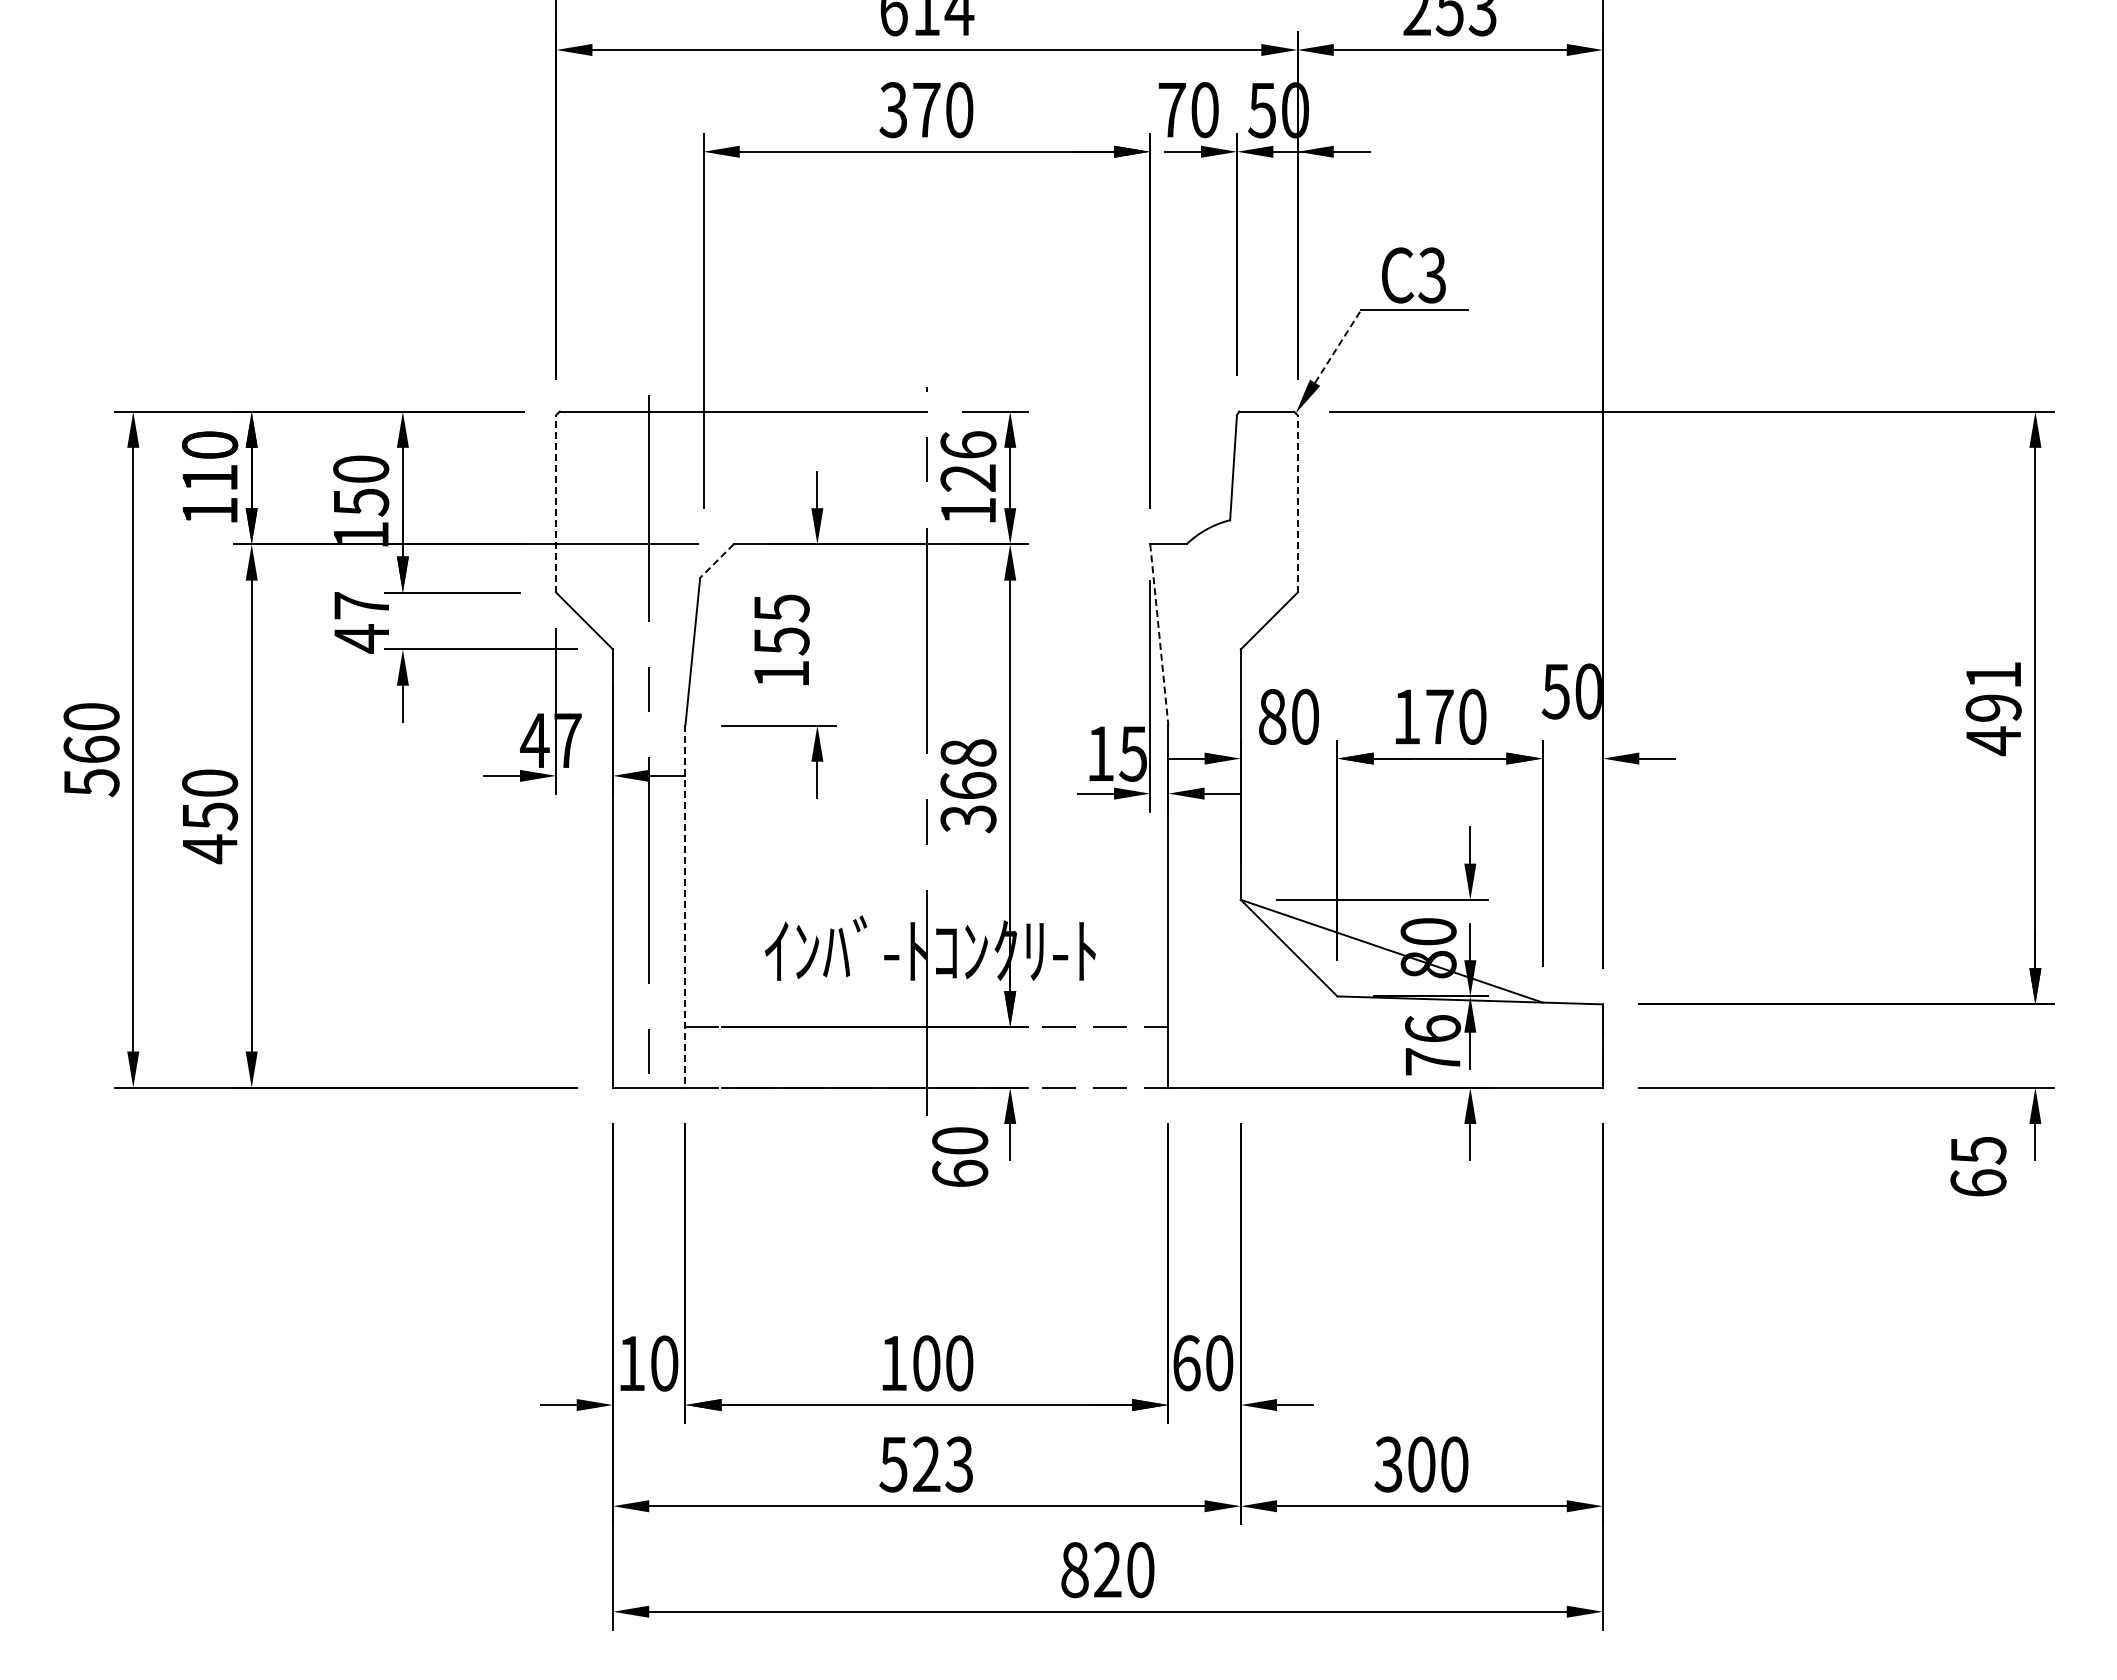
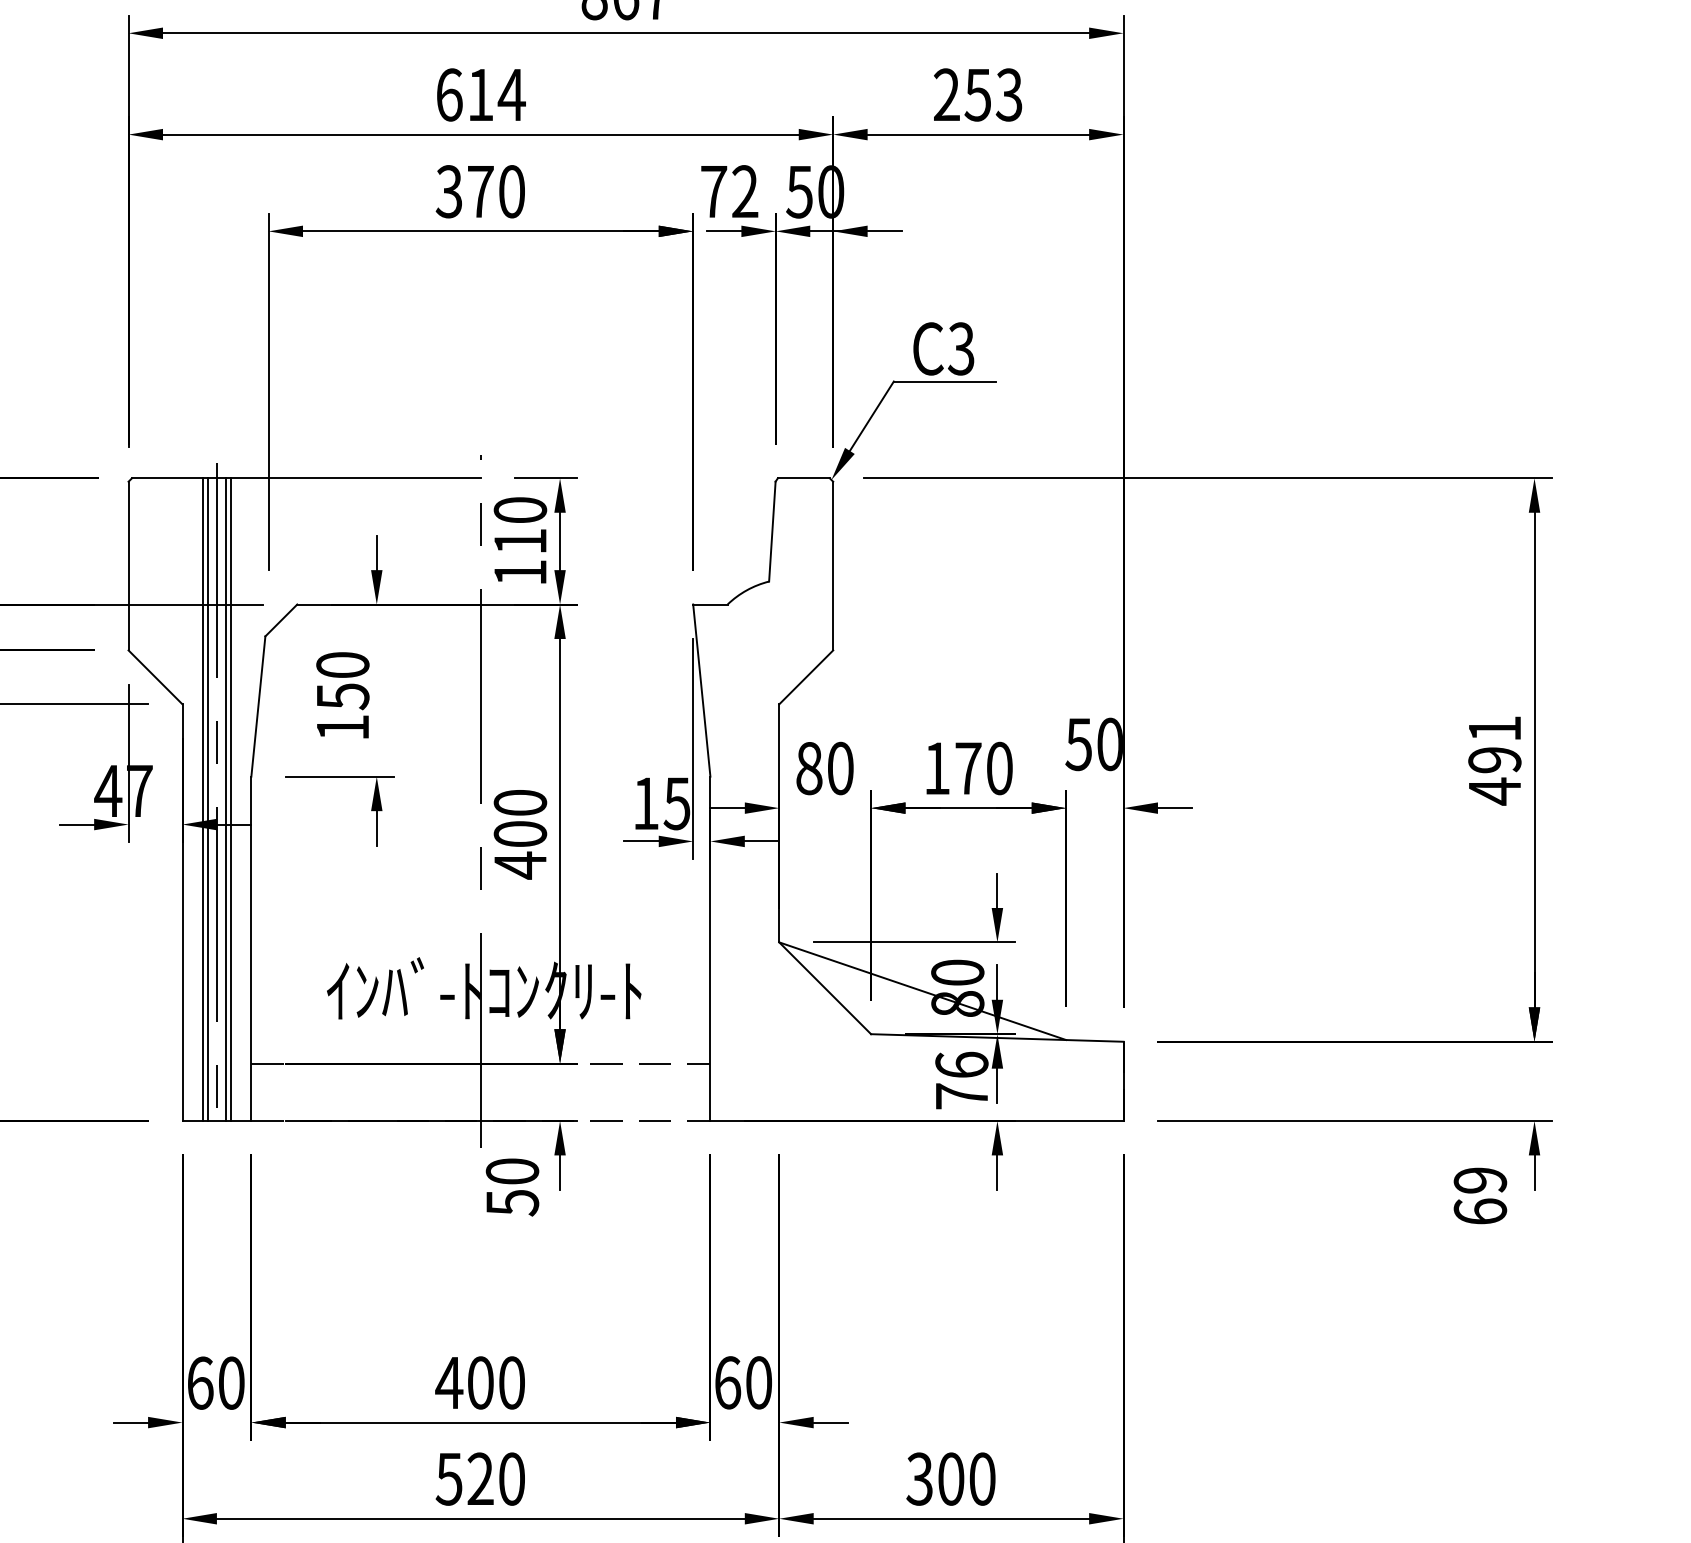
text: (1204, 110) -> (744, 192), 70 -> 72
line: (1338, 345) -> (872, 415), dashed -> solid
text: (968, 461) -> (520, 525), 126 -> 110
line: (556, 503) -> (128, 565), dashed -> solid
line: (1297, 503) -> (833, 565), dashed -> solid
line: (716, 561) -> (280, 620), dashed -> solid
text: (781, 608) -> (342, 665), 155 -> 150
line: (1159, 635) -> (701, 691), dashed -> solid
line: (634, 749) -> (202, 799), added
line: (640, 749) -> (208, 799), added
line: (658, 749) -> (225, 799), added
line: (664, 749) -> (231, 799), added
text: (968, 786) -> (520, 834), 368 -> 400
line: (685, 907) -> (251, 949), dashed -> solid
text: (1978, 1150) -> (1480, 1180), 65 -> 69
text: (960, 1173) -> (512, 1202), 60 -> 50
text: (631, 1363) -> (200, 1383), 10 -> 60
text: (893, 1363) -> (449, 1383), 100 -> 400
text: (959, 1464) -> (511, 1479), 523 -> 520

